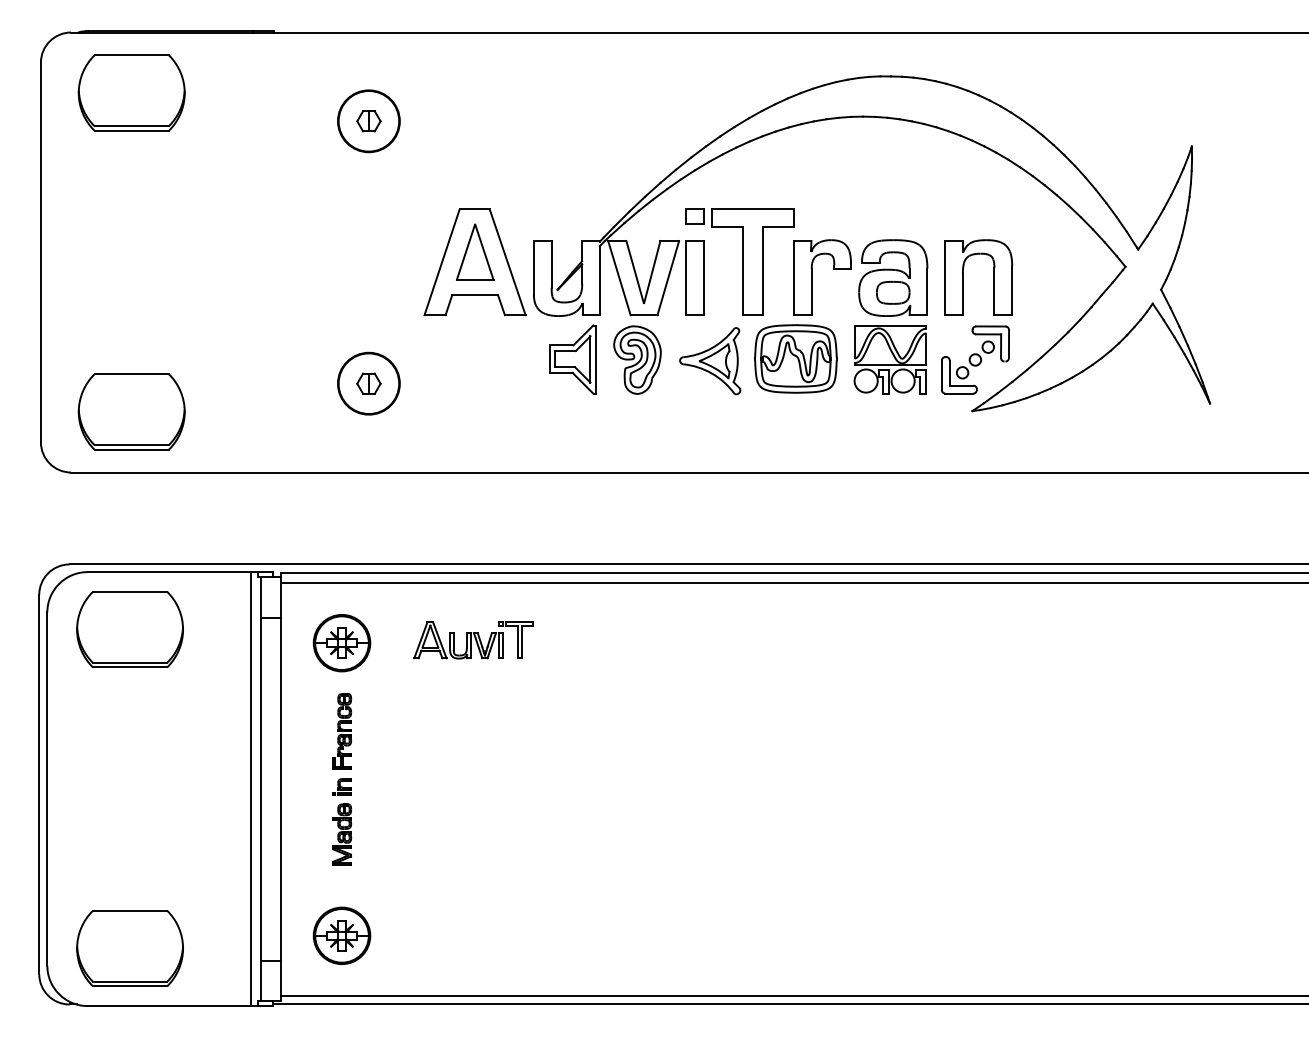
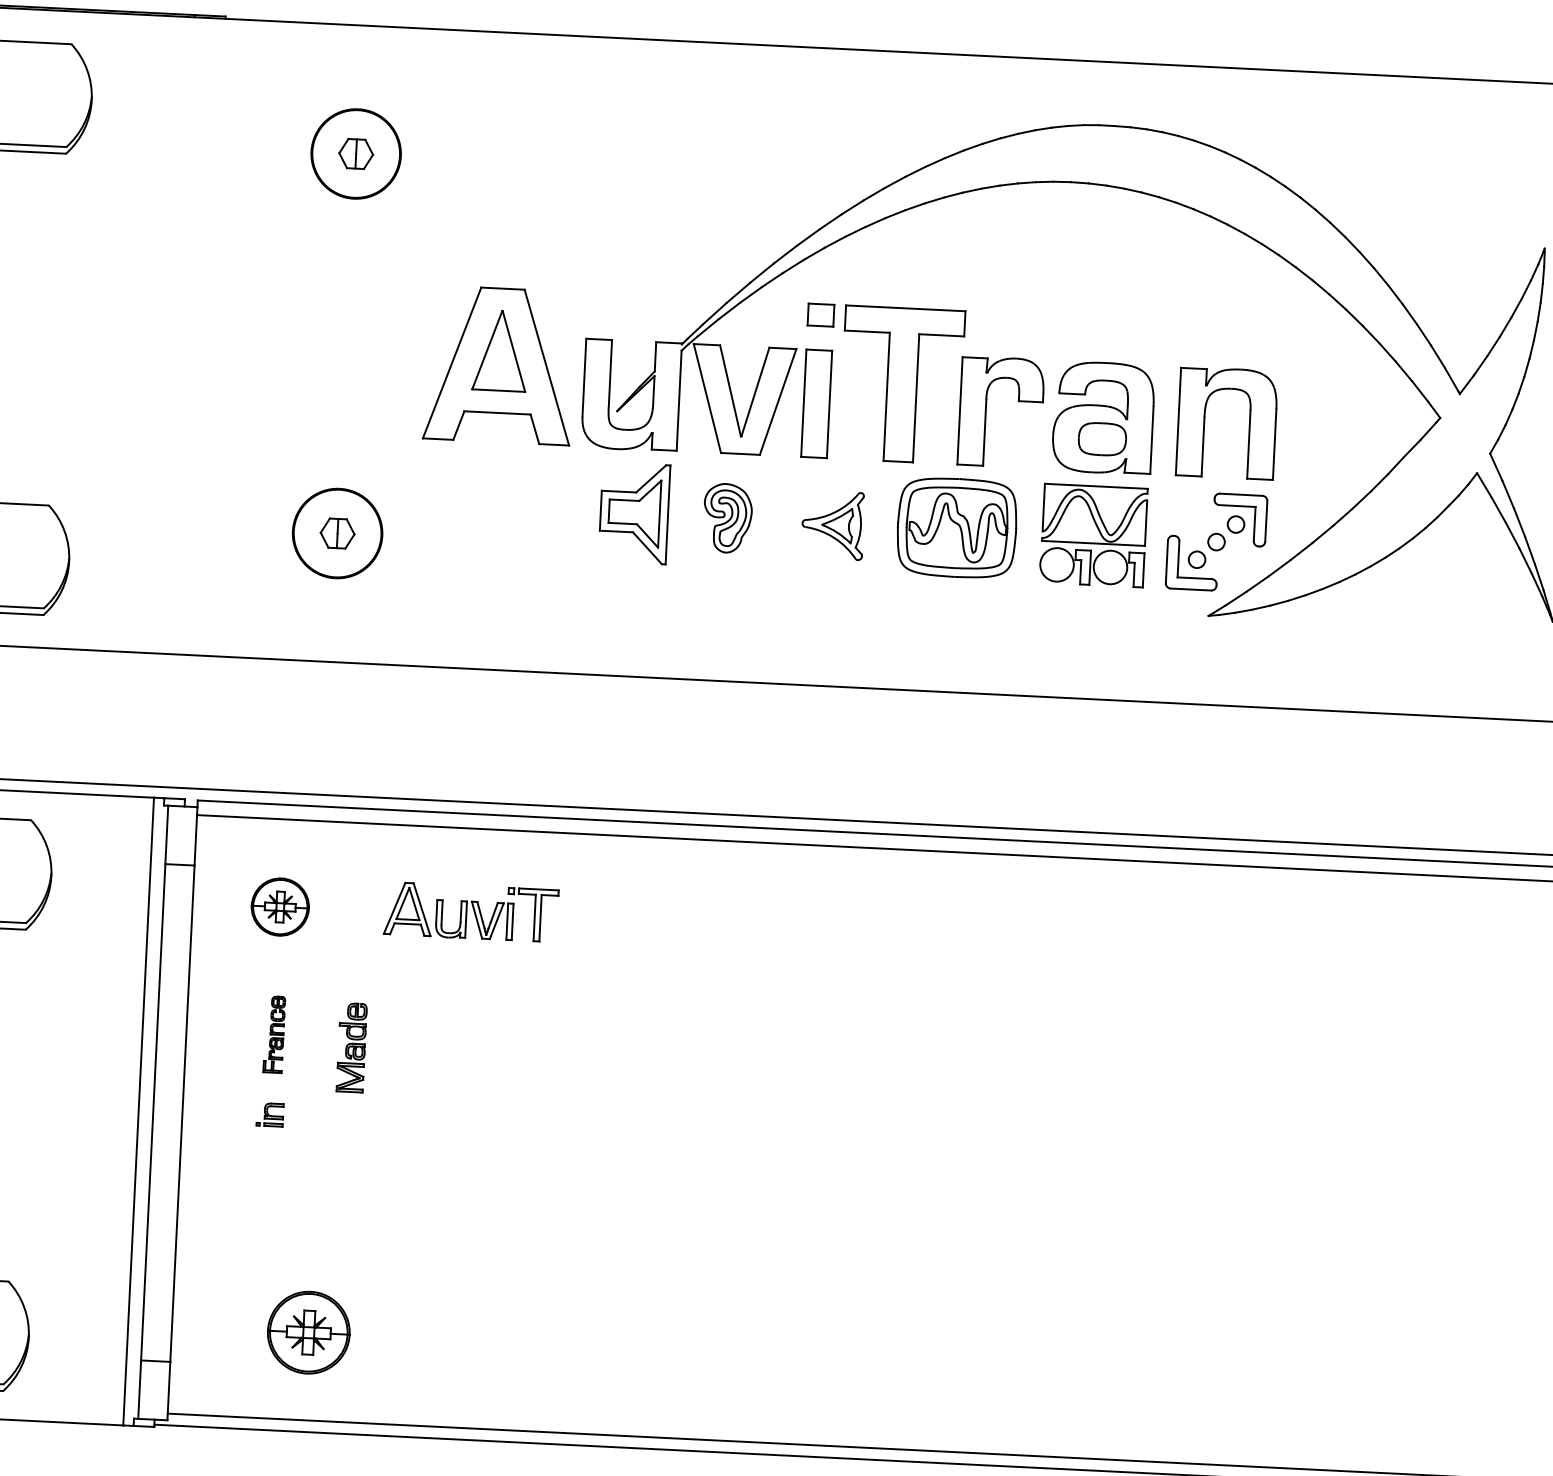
part: (637, 359) -> (727, 517), size x0.7
part: (710, 361) -> (833, 525), size x0.7
part: (341, 643) -> (279, 907), size x0.7
part: (342, 731) -> (274, 1034), size x0.7
part: (342, 834) -> (352, 1047), moved
part: (341, 935) -> (308, 1332), moved

